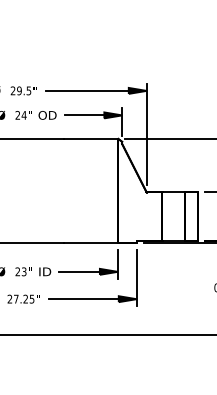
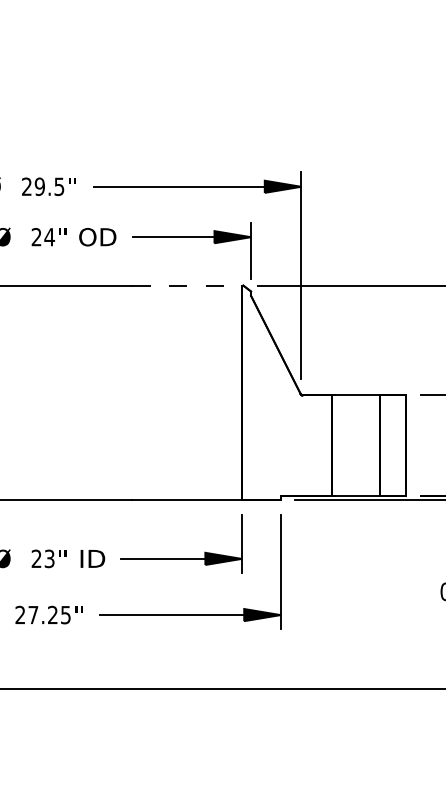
line: (91, 138) -> (188, 284), solid -> dashed

